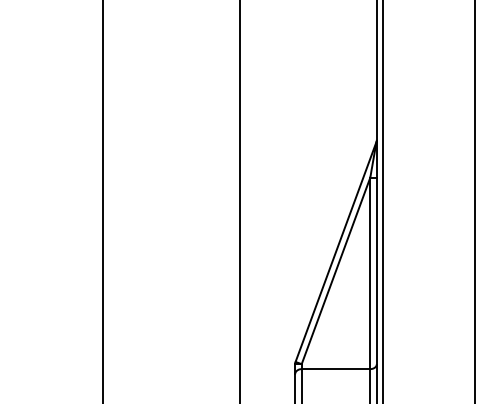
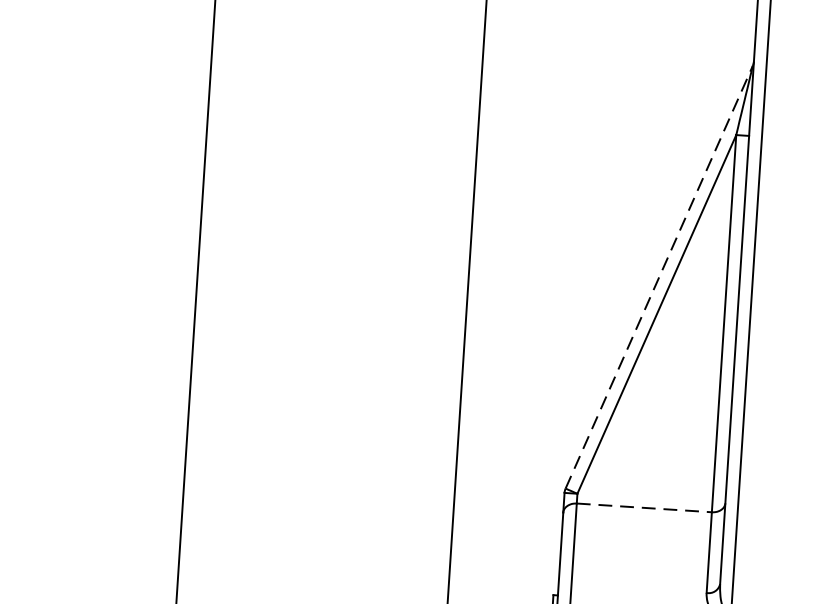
line: (336, 251) -> (660, 276), solid -> dashed
line: (336, 369) -> (645, 508), solid -> dashed

